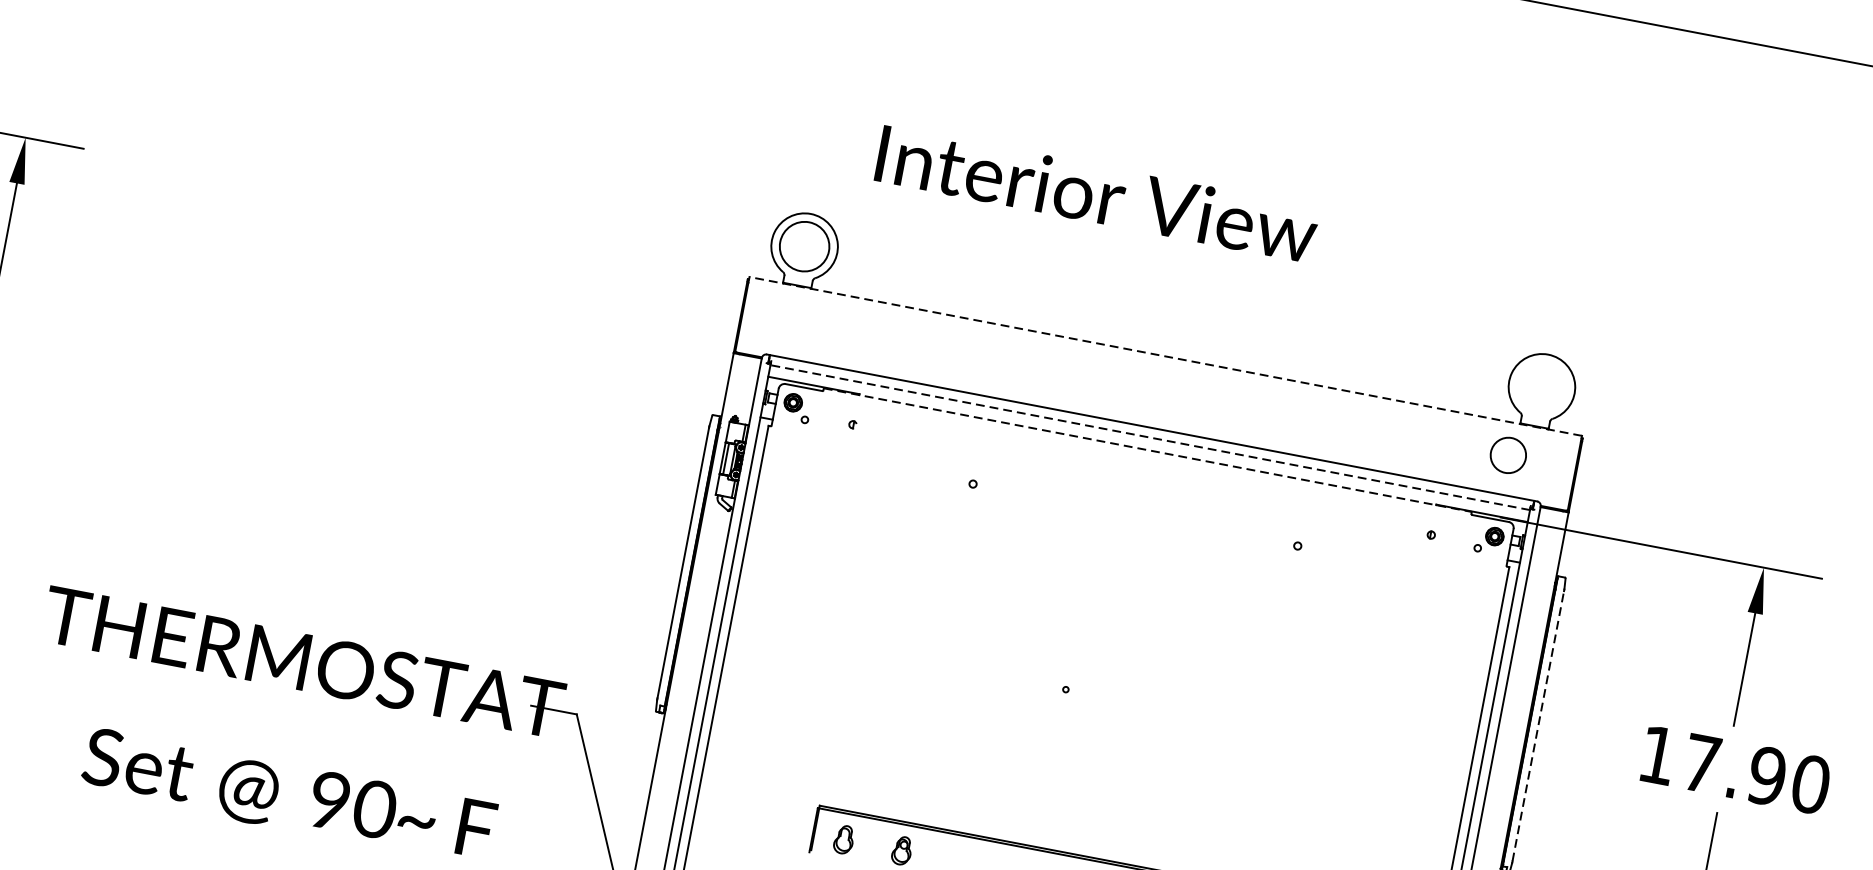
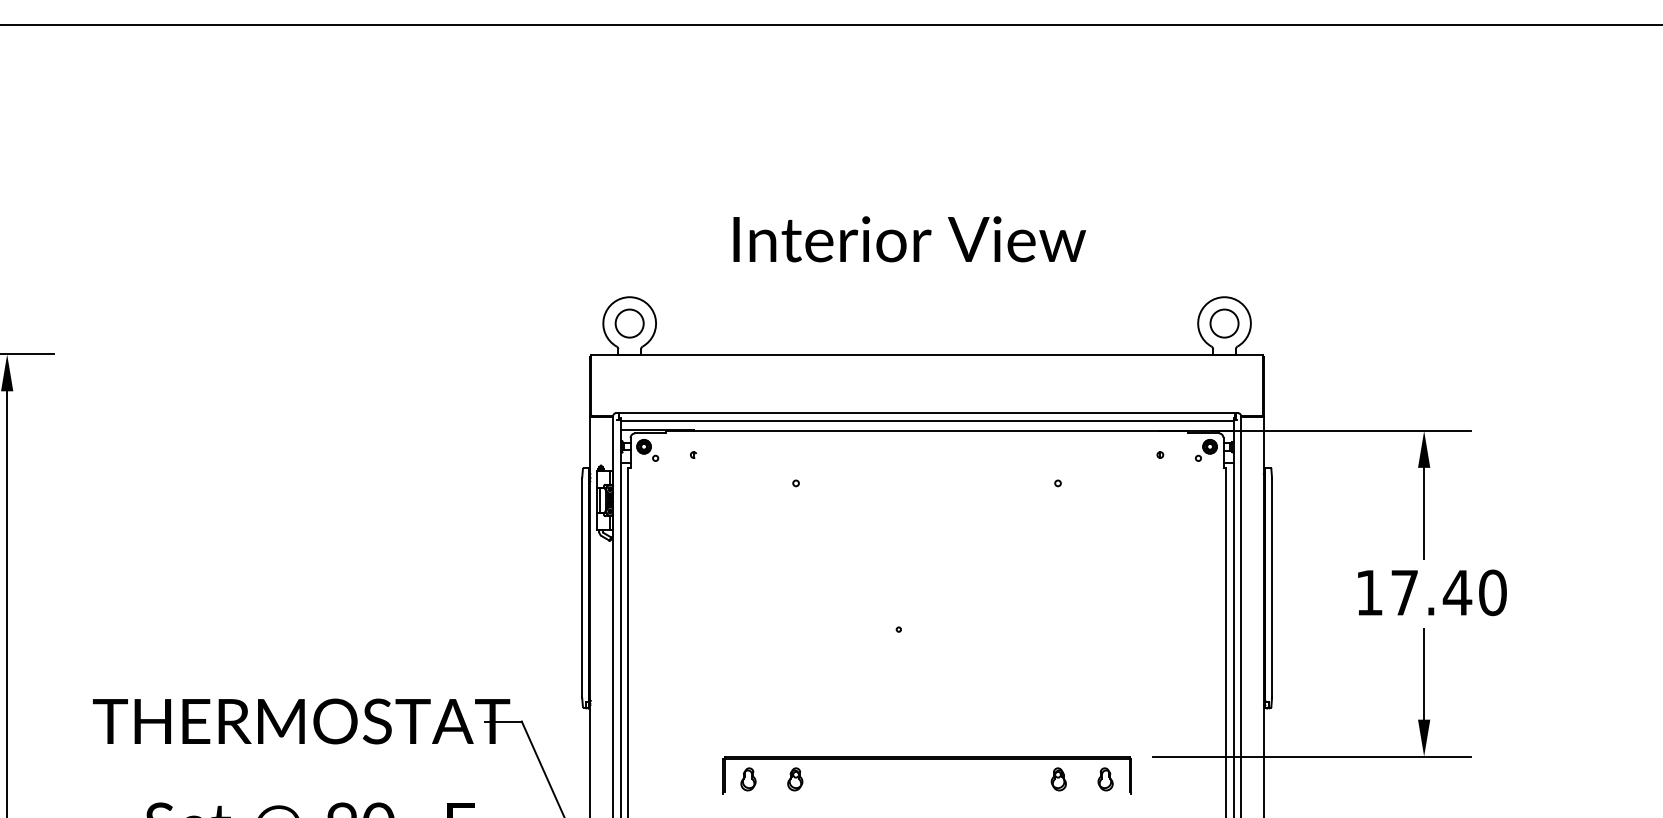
text: (1096, 194) -> (909, 239), moved
circle: (804, 246) -> (629, 323), size x0.71
line: (1166, 356) -> (927, 355), dashed -> solid
line: (1149, 436) -> (926, 420), dashed -> solid
line: (1148, 450) -> (927, 431), dashed -> solid
circle: (1508, 455) -> (1224, 323), moved
line: (1538, 725) -> (1272, 587), dashed -> solid
text: (1767, 775) -> (1457, 592), 17.90 -> 17.40

